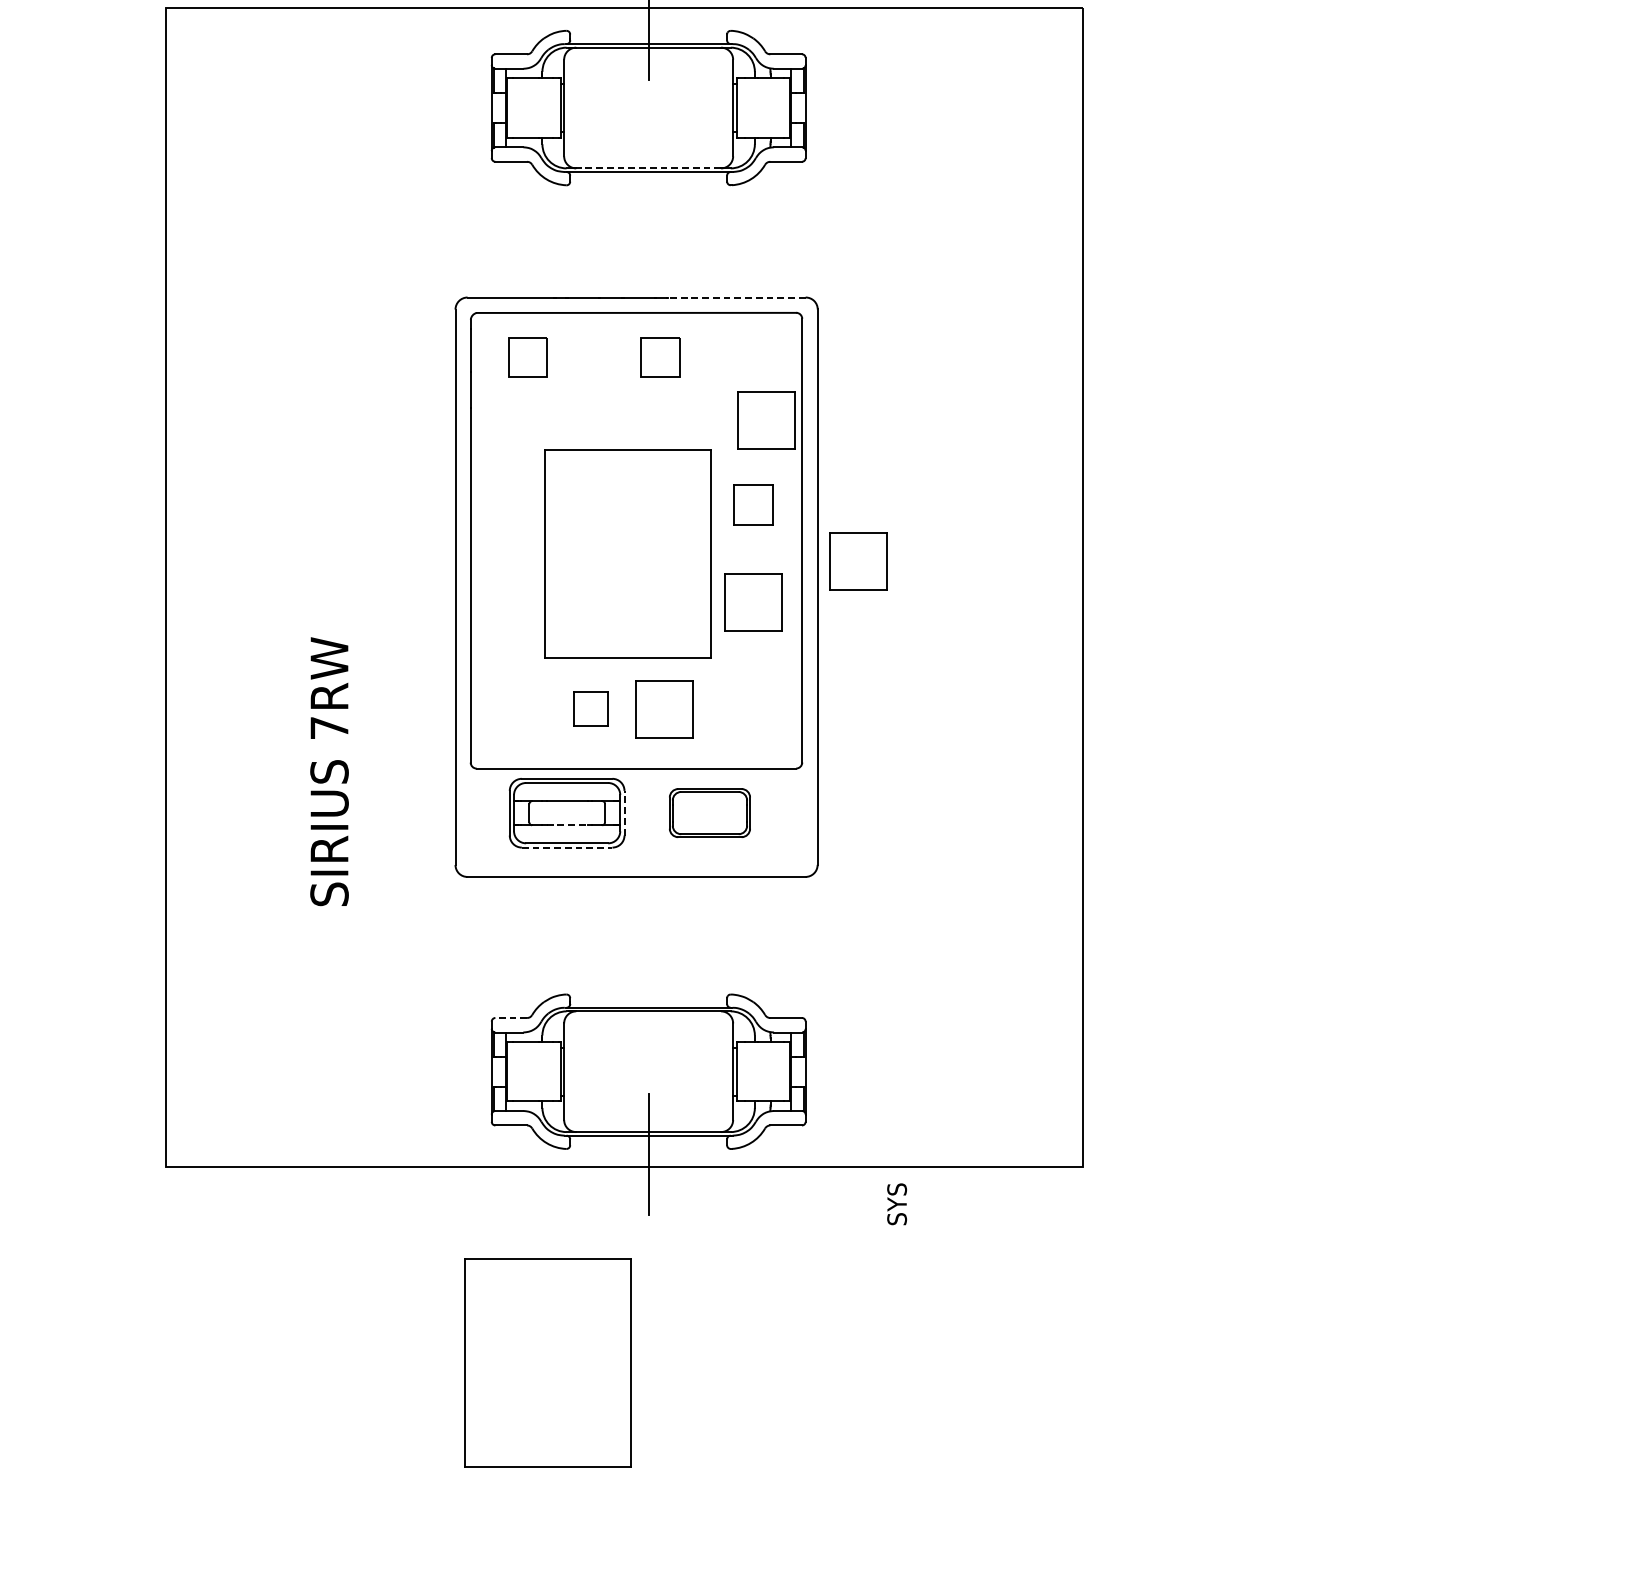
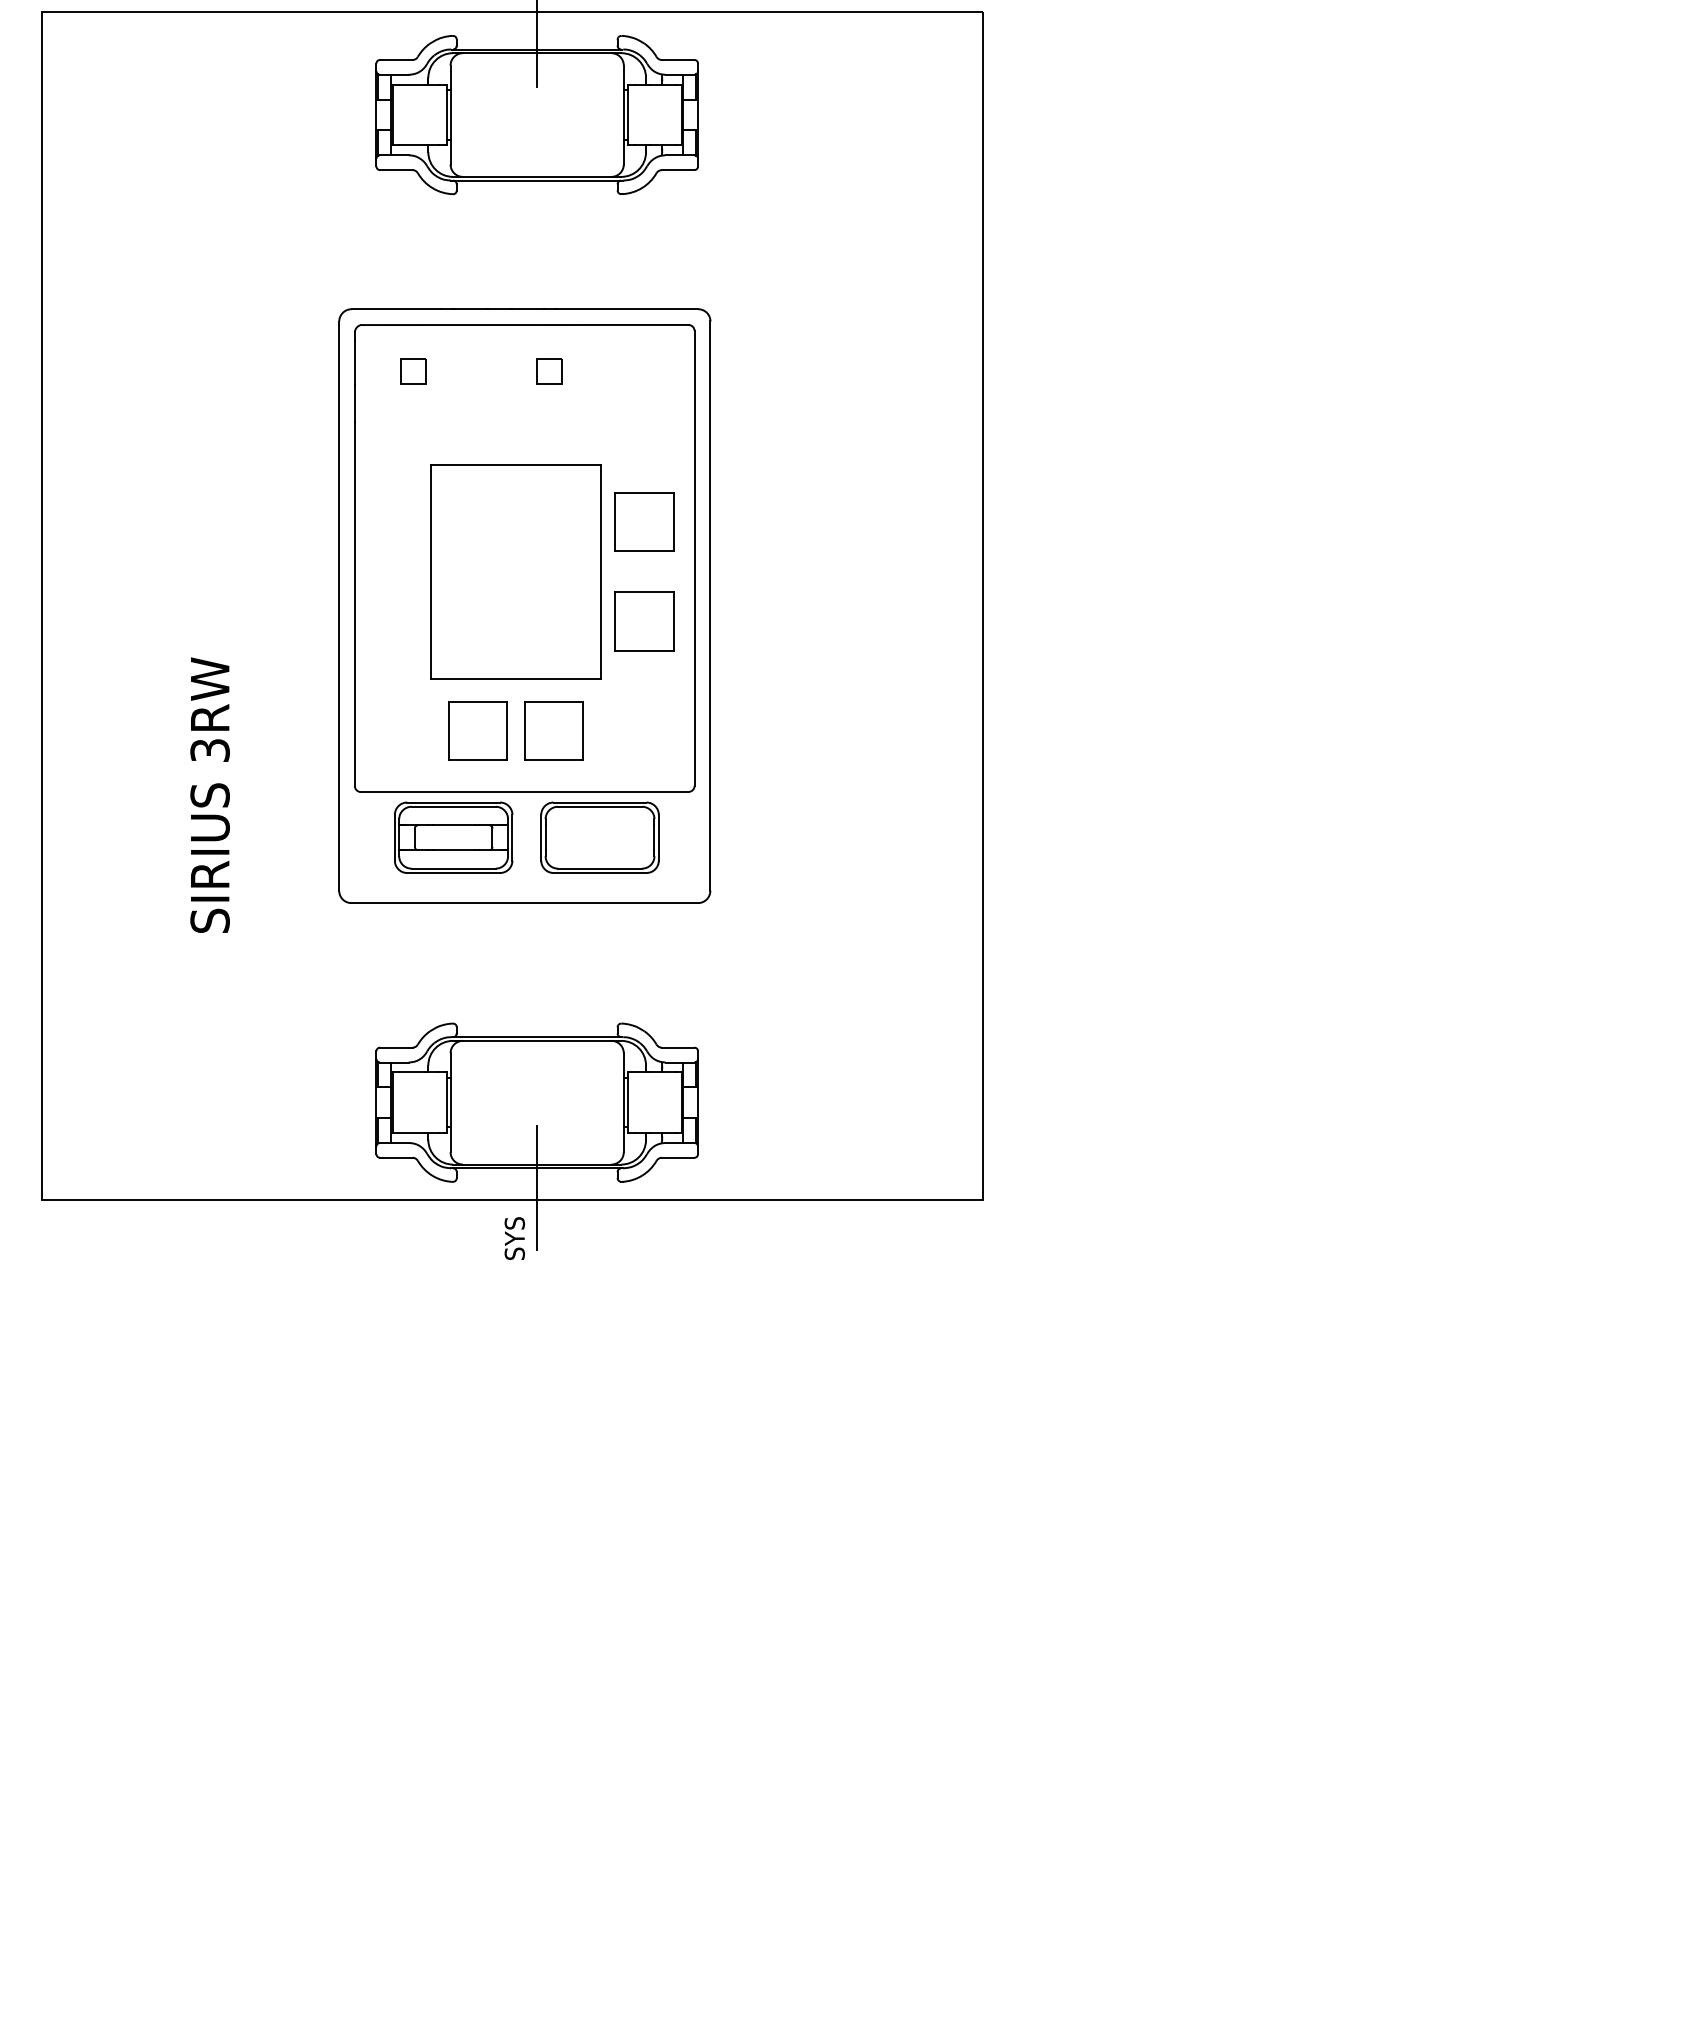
line: (647, 168) -> (536, 176), dashed -> solid
line: (736, 297) -> (627, 309), dashed -> solid
part: (527, 358) -> (413, 371), size x0.62
part: (660, 358) -> (549, 371), size x0.62
part: (766, 420) -> (657, 435), removed
part: (753, 504) -> (644, 521), size x1.43
part: (857, 561) -> (751, 579), removed
part: (590, 708) -> (477, 730), size x1.67
text: (328, 728) -> (209, 750), 7RW -> 3RW
line: (624, 812) -> (512, 837), dashed -> solid
part: (709, 812) -> (599, 837), size x1.43
line: (567, 825) -> (454, 850), dashed -> solid
line: (567, 848) -> (454, 873), dashed -> solid
line: (510, 1017) -> (395, 1047), dashed -> solid
text: (896, 1204) -> (514, 1238), moved
part: (547, 1362) -> (433, 1400), removed

